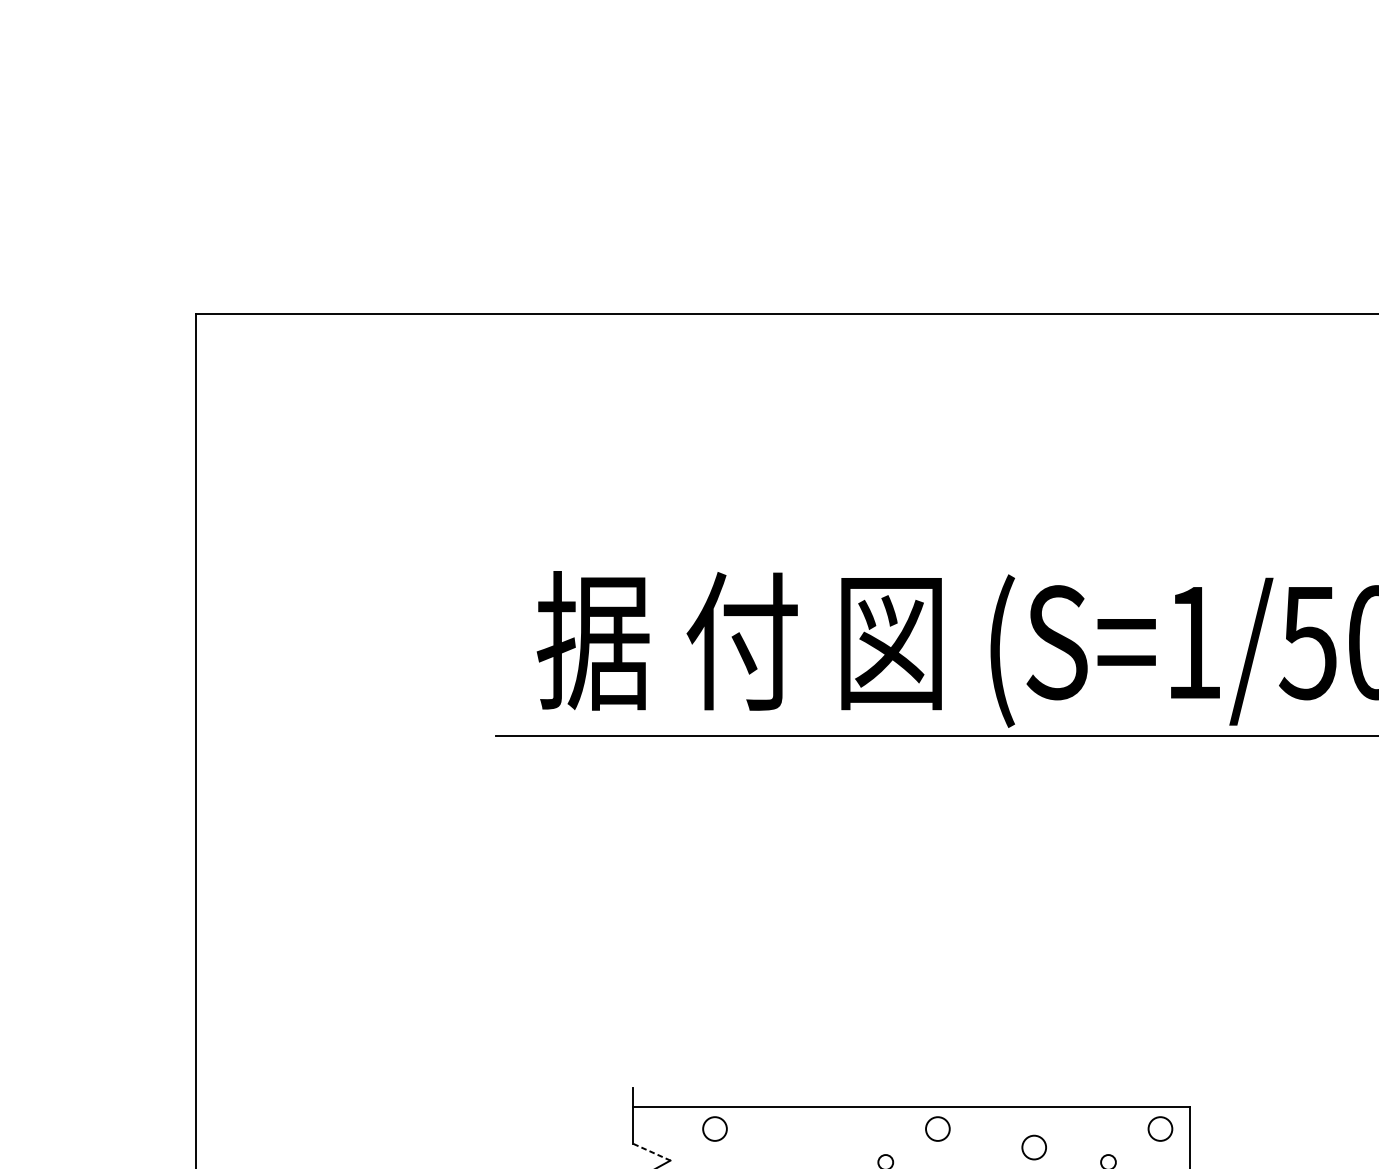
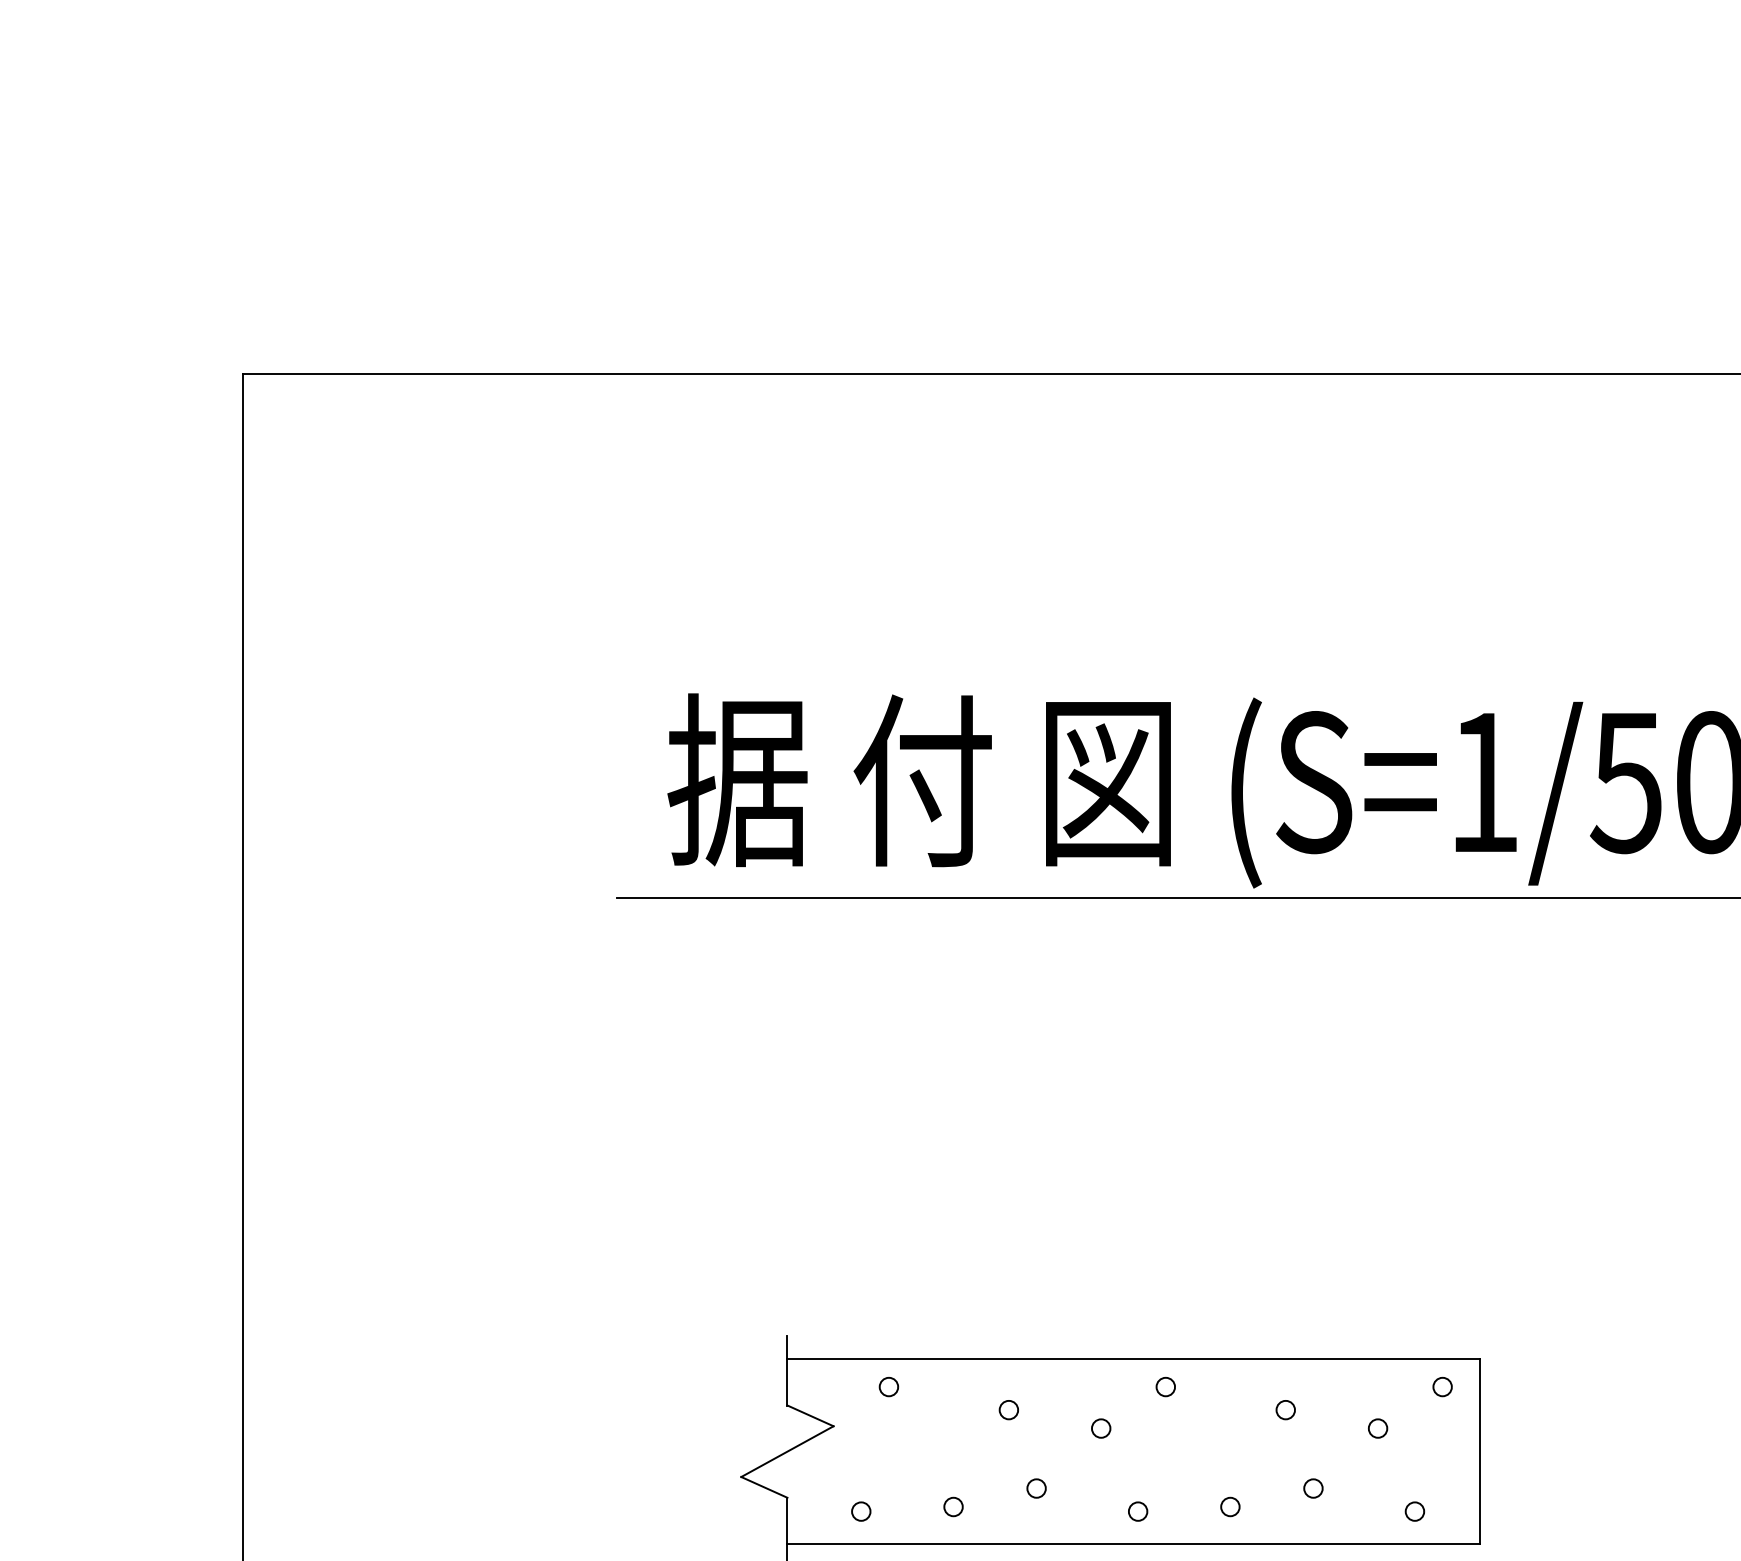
circle: (714, 1128) -> (888, 1386), size x0.62
circle: (937, 1128) -> (1165, 1386), size x0.62
circle: (1160, 1128) -> (1442, 1386), size x0.62
circle: (811, 1147) -> (1008, 1410), added
circle: (1034, 1147) -> (1285, 1409), size x0.62
line: (651, 1152) -> (810, 1416), dashed -> solid

